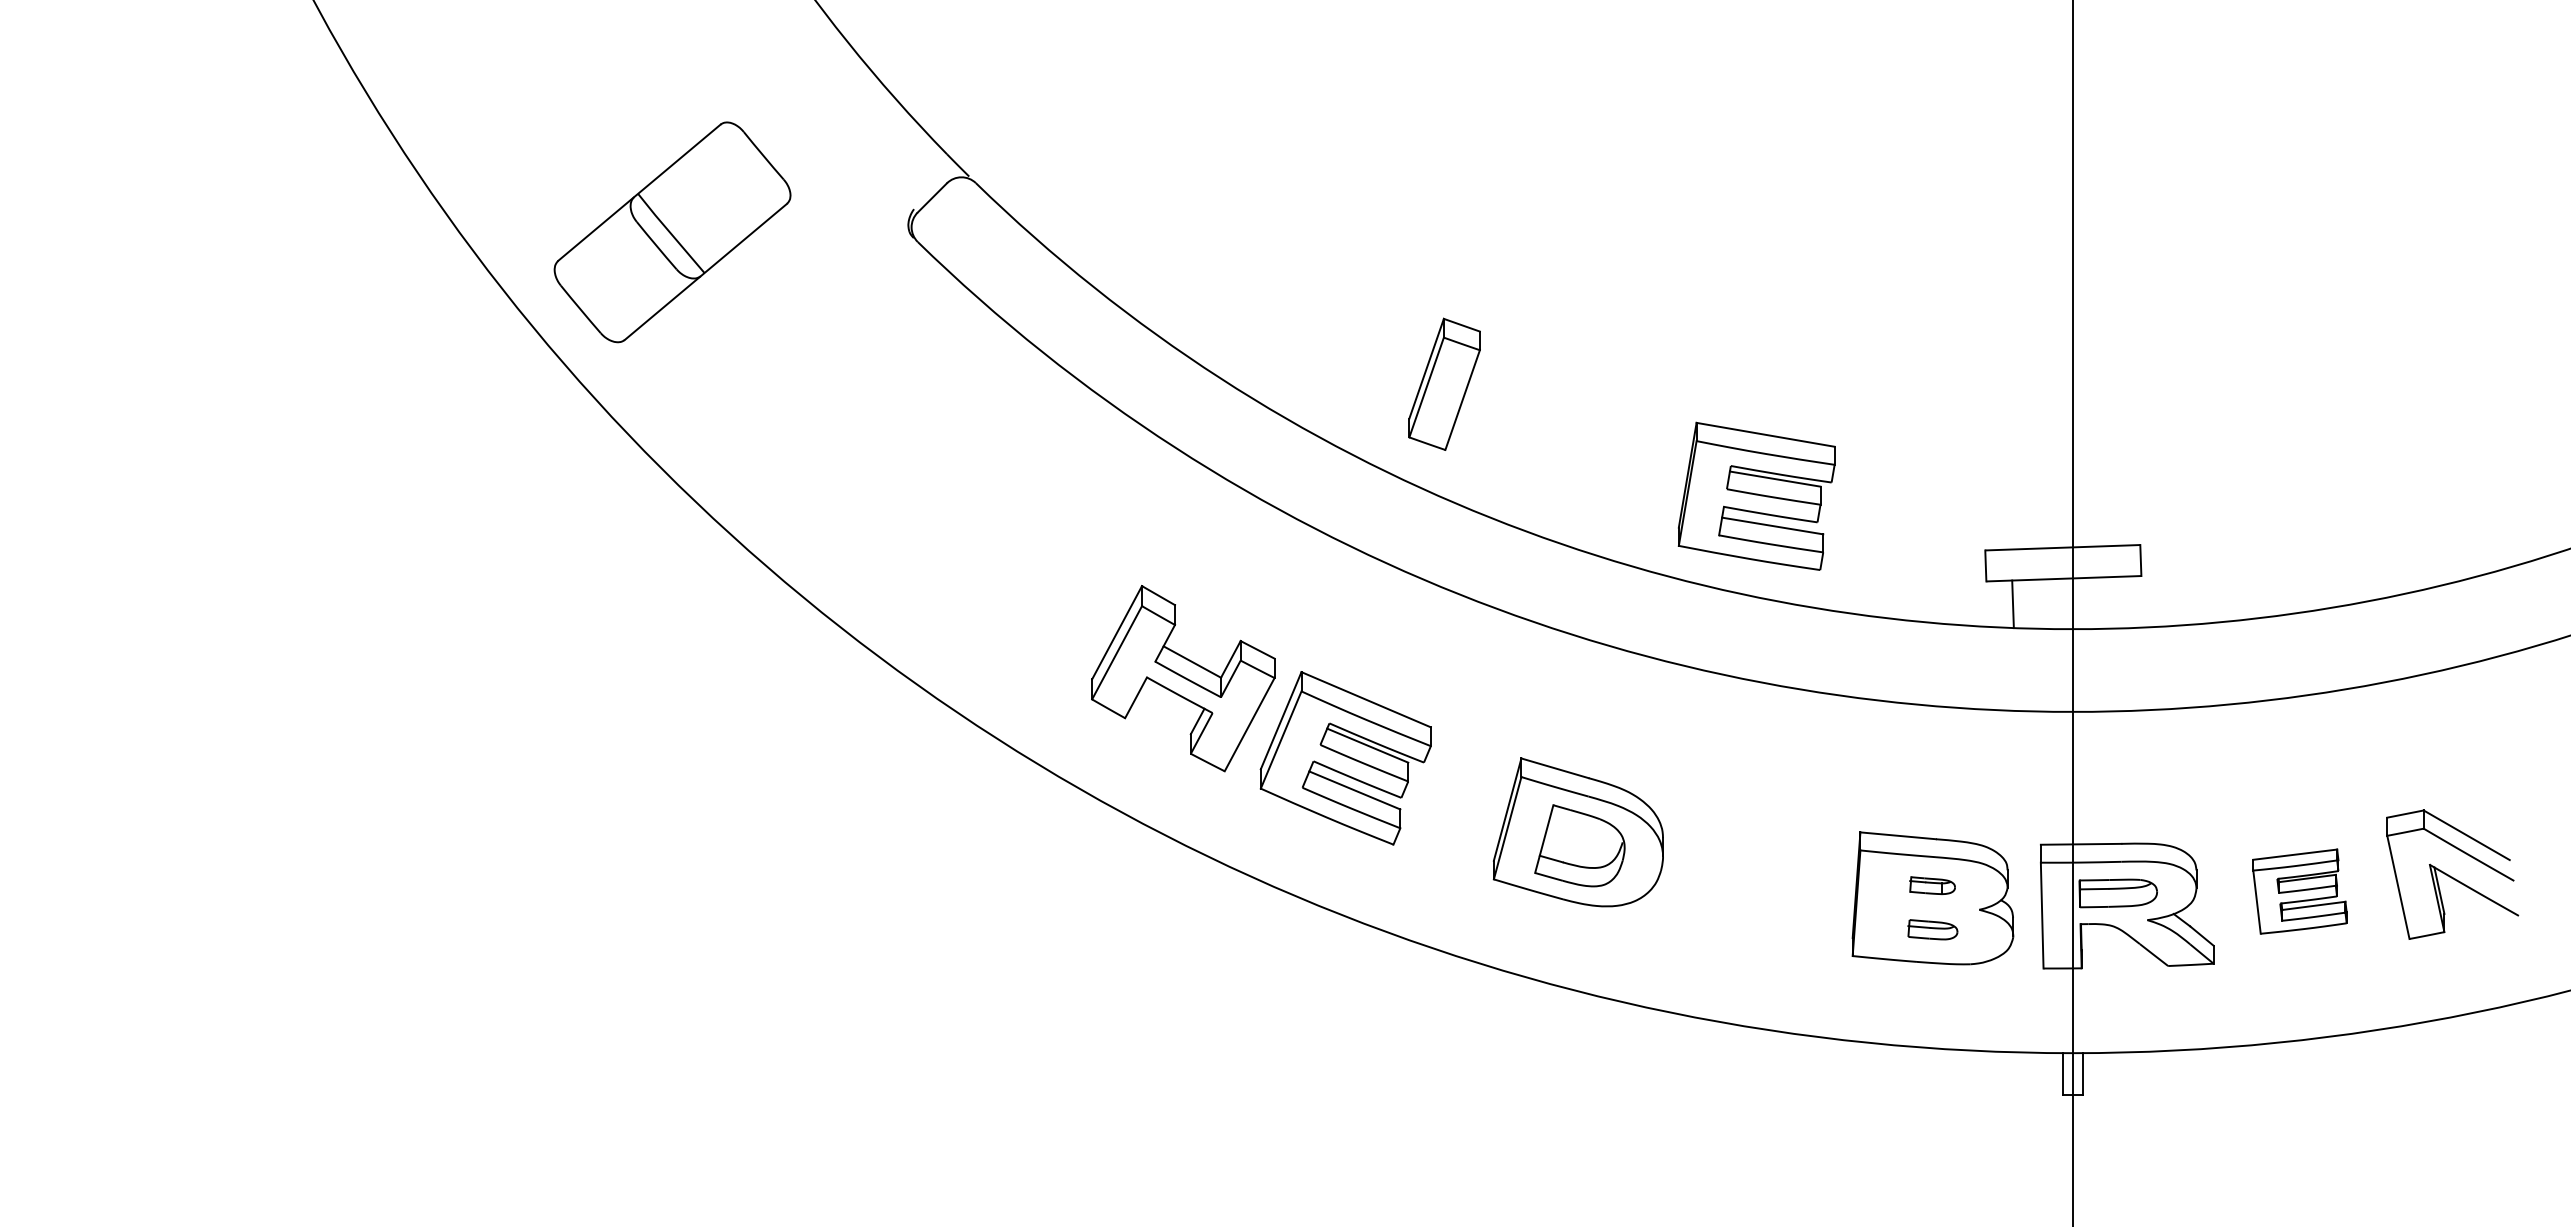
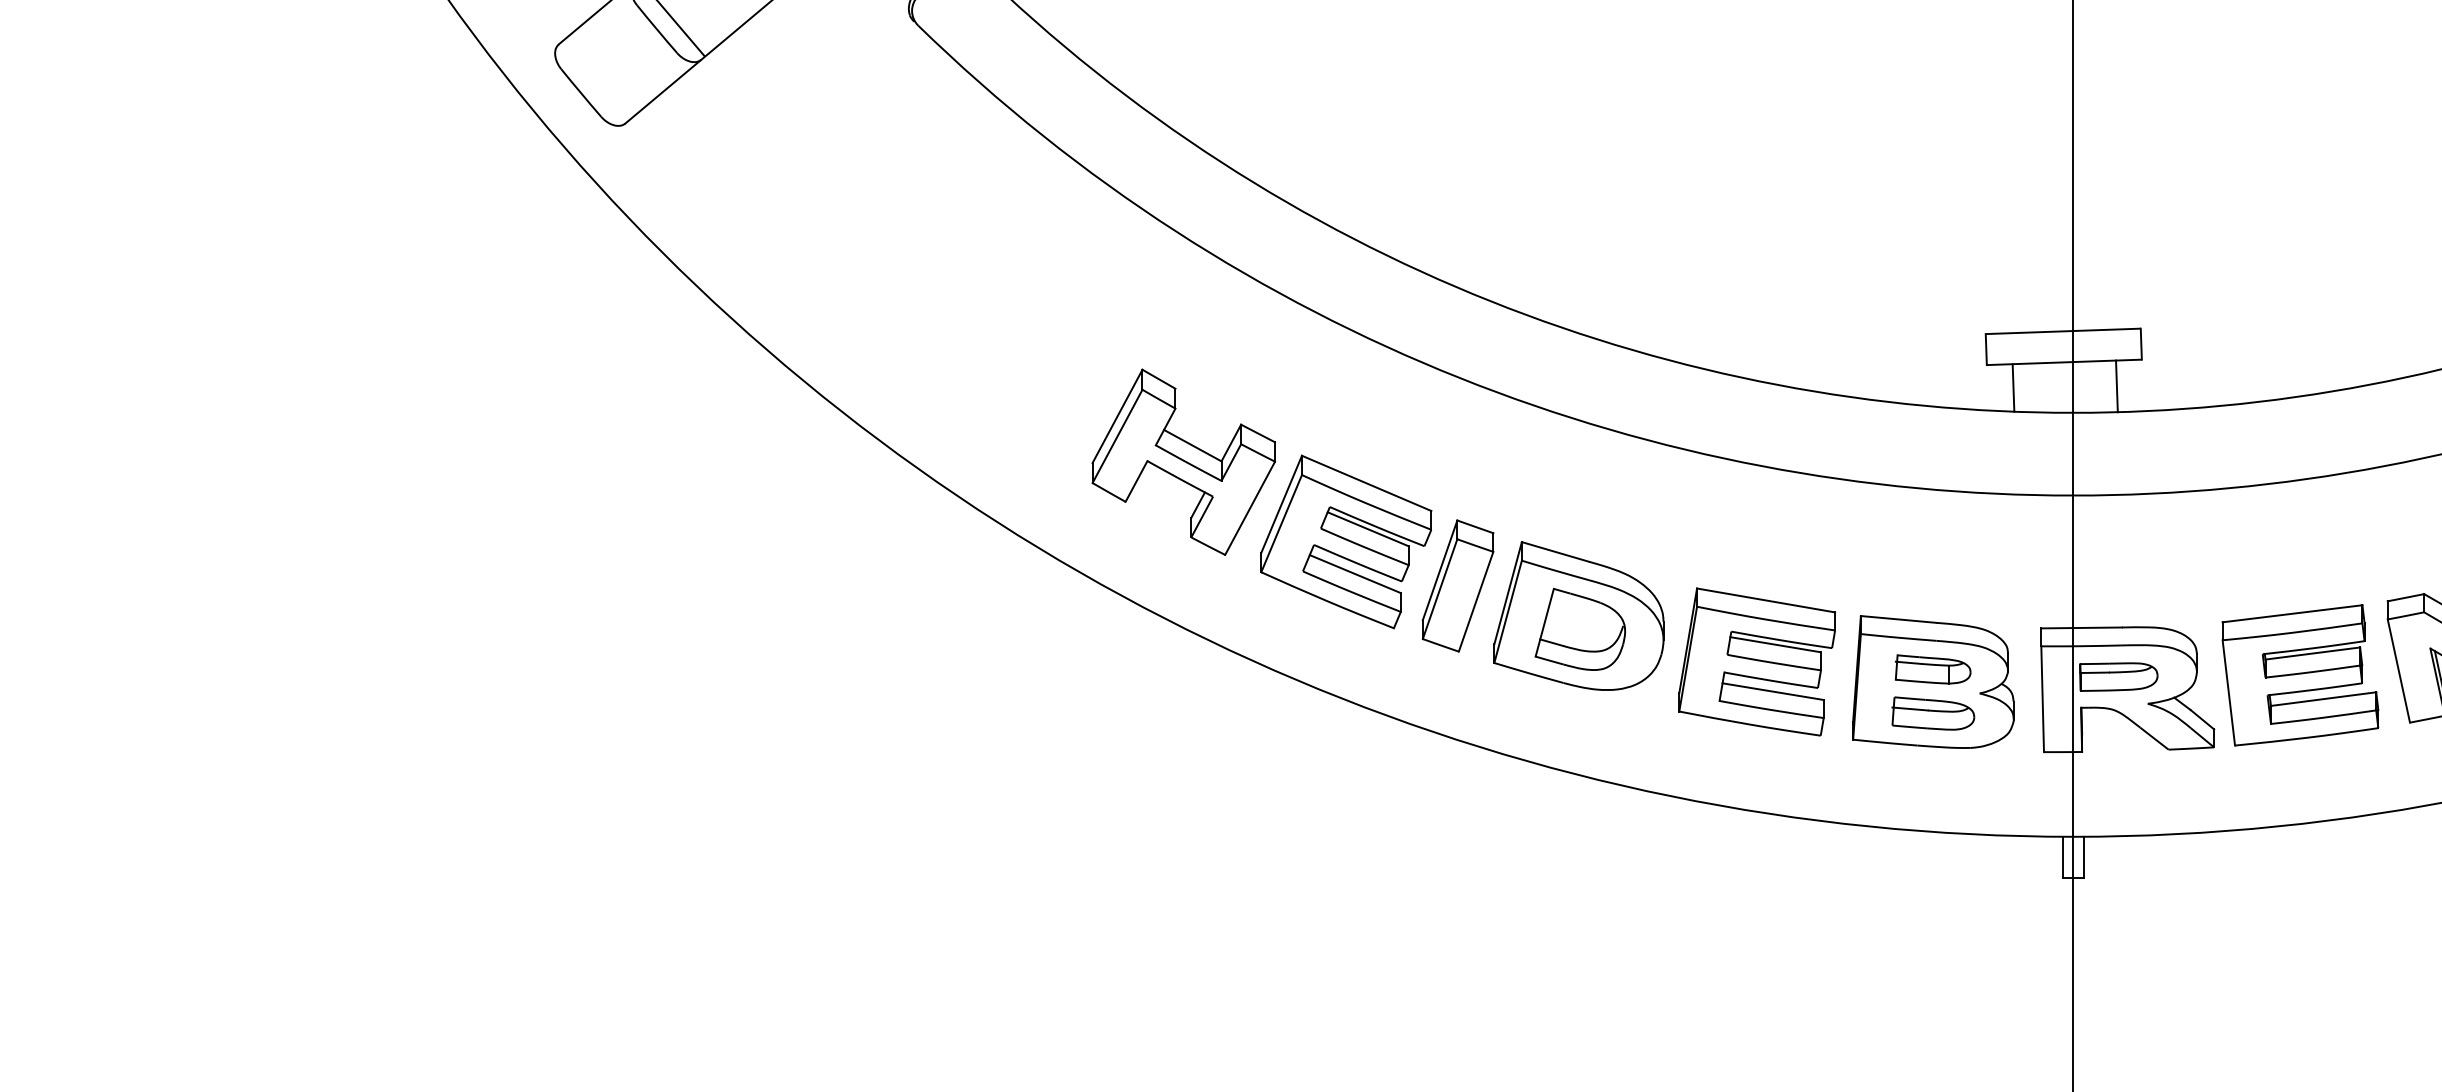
part: (1444, 383) -> (1457, 585), moved
part: (1756, 495) -> (1756, 661), moved
line: (2116, 602) -> (2116, 386), added
part: (1932, 885) -> (1932, 669), size x1.67
part: (2299, 891) -> (2299, 675), size x1.67
part: (1932, 929) -> (1932, 713), size x1.67

